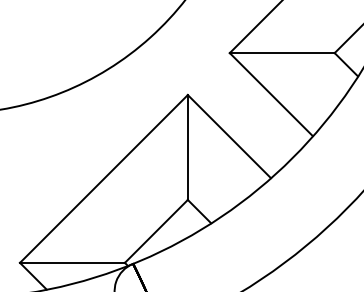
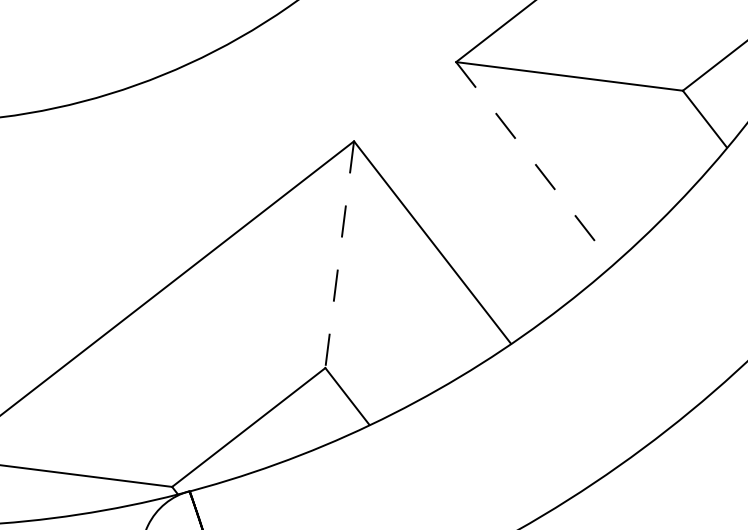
line: (271, 94) -> (534, 162), solid -> dashed
line: (187, 148) -> (338, 256), solid -> dashed

